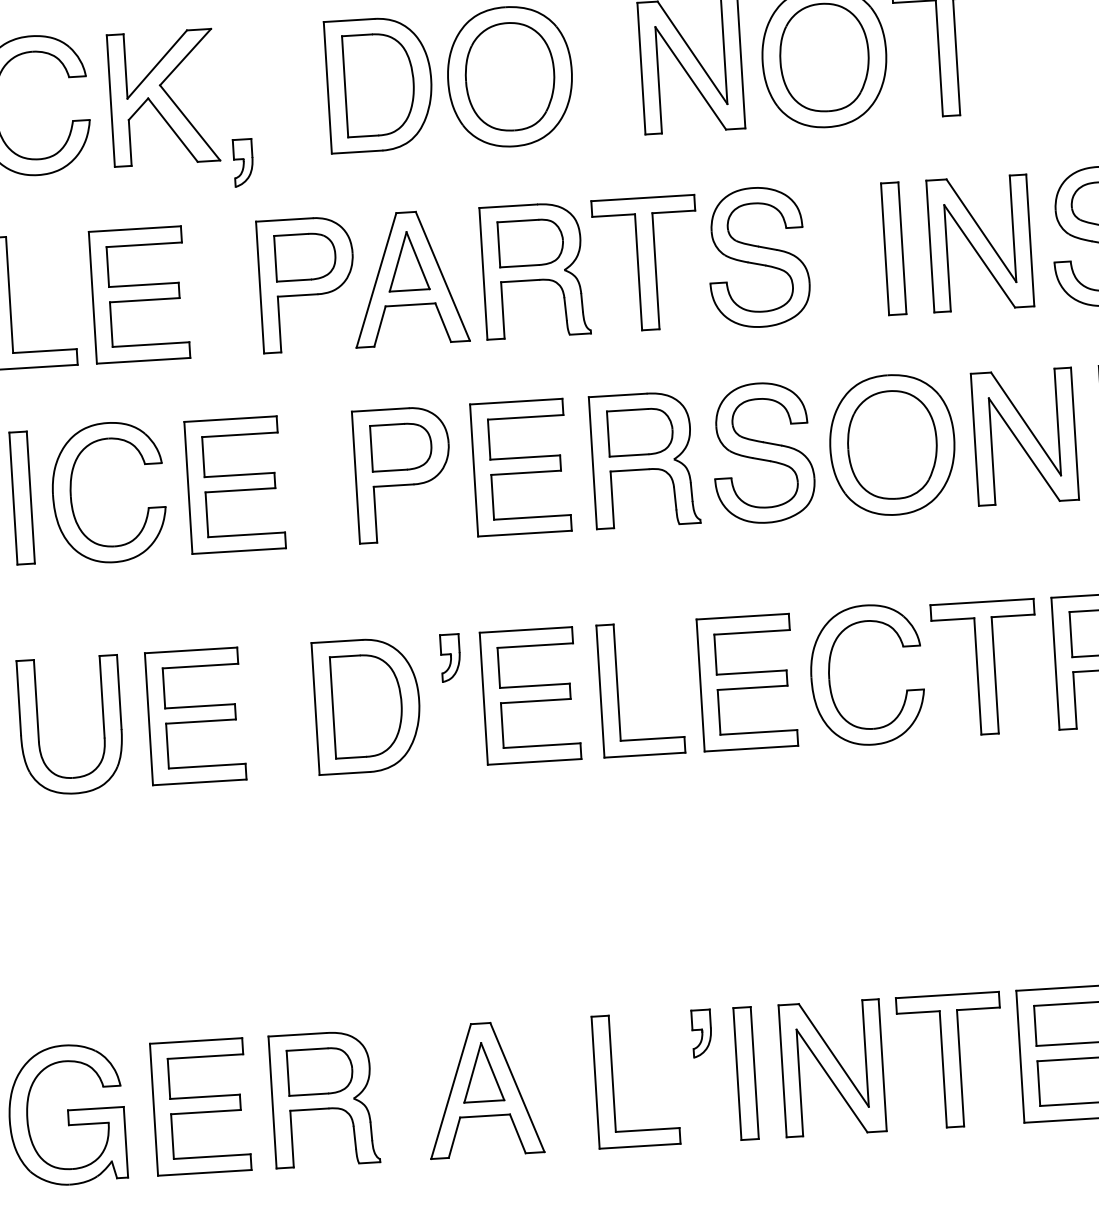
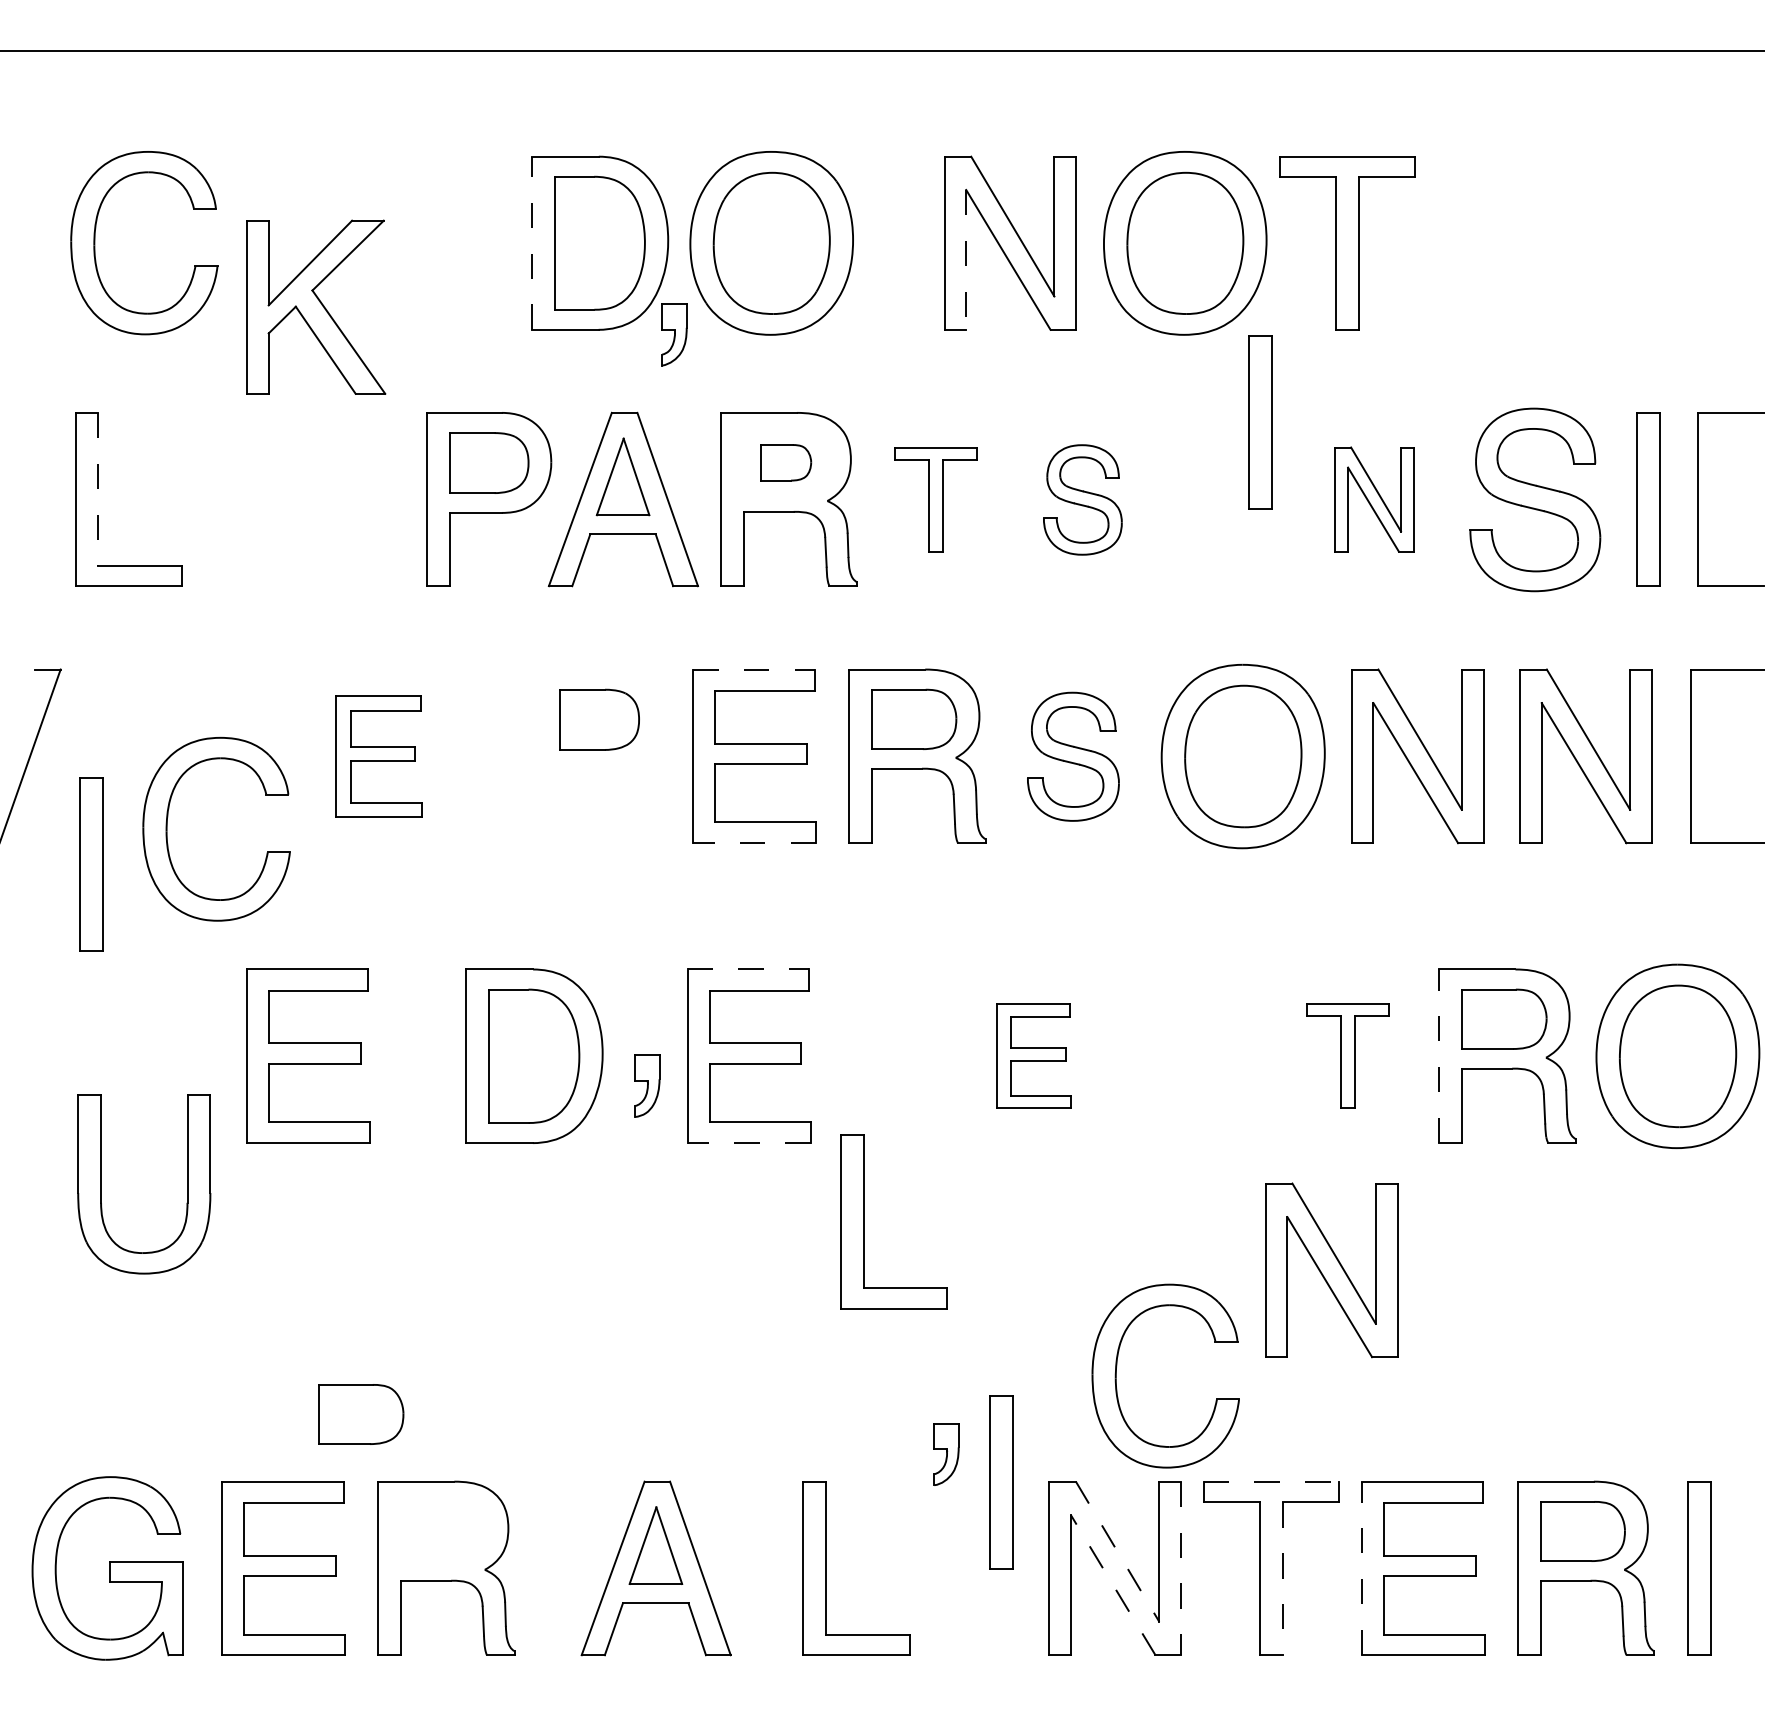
line: (658, 80) -> (966, 259), solid -> dashed
line: (328, 88) -> (532, 243), solid -> dashed
part: (163, 97) -> (316, 306), moved
part: (243, 162) -> (674, 334), moved
part: (530, 242) -> (785, 462), size x0.6
part: (980, 243) -> (1374, 499), size x0.6
part: (893, 248) -> (1260, 422), moved
part: (758, 257) -> (1082, 499), size x0.6
part: (646, 263) -> (935, 499), size x0.6
part: (139, 294) -> (268, 499), removed
line: (9, 295) -> (98, 489), solid -> dashed
line: (515, 401) -> (753, 669), solid -> dashed
part: (763, 452) -> (1073, 756), size x0.7
part: (402, 474) -> (599, 755), removed
part: (234, 485) -> (378, 756), size x0.7
part: (71, 494) -> (167, 828), moved
part: (22, 498) -> (91, 864), moved
line: (524, 533) -> (754, 843), solid -> dashed
line: (526, 629) -> (748, 969), solid -> dashed
part: (450, 657) -> (647, 1085), moved
line: (1055, 663) -> (1439, 1056), solid -> dashed
part: (985, 667) -> (1347, 1055), size x0.6
part: (830, 670) -> (1117, 1366), moved
part: (747, 682) -> (1034, 1055), size x0.6
part: (618, 689) -> (864, 1221), moved
part: (38, 727) -> (101, 1184), moved
line: (534, 762) -> (749, 1143), solid -> dashed
part: (983, 831) -> (1331, 1270), added
line: (947, 994) -> (1271, 1481), solid -> dashed
part: (701, 1033) -> (946, 1454), moved
line: (833, 1055) -> (1117, 1551), solid -> dashed
line: (1020, 1056) -> (1361, 1568), solid -> dashed
line: (882, 1065) -> (1180, 1568), solid -> dashed
line: (960, 1068) -> (1282, 1579), solid -> dashed
part: (320, 1071) -> (361, 1414), moved
part: (746, 1073) -> (1001, 1482), moved
line: (832, 1081) -> (1113, 1585), solid -> dashed

